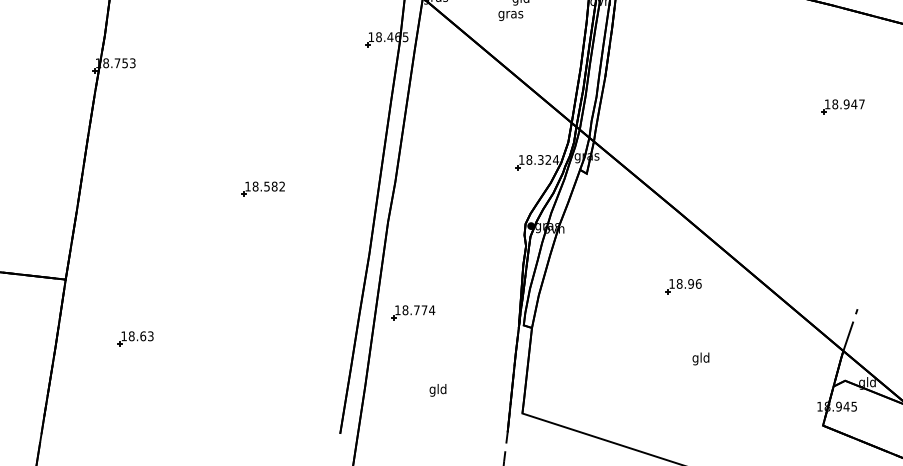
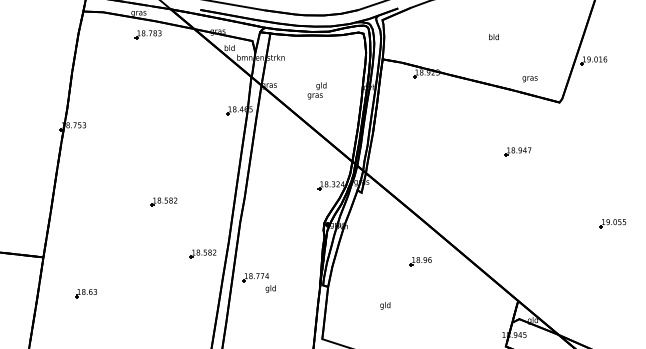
part: (326, 273) -> (202, 253), added
line: (850, 330) -> (522, 288), removed
text: (701, 358) -> (385, 305), moved
text: (437, 389) -> (270, 288), moved

